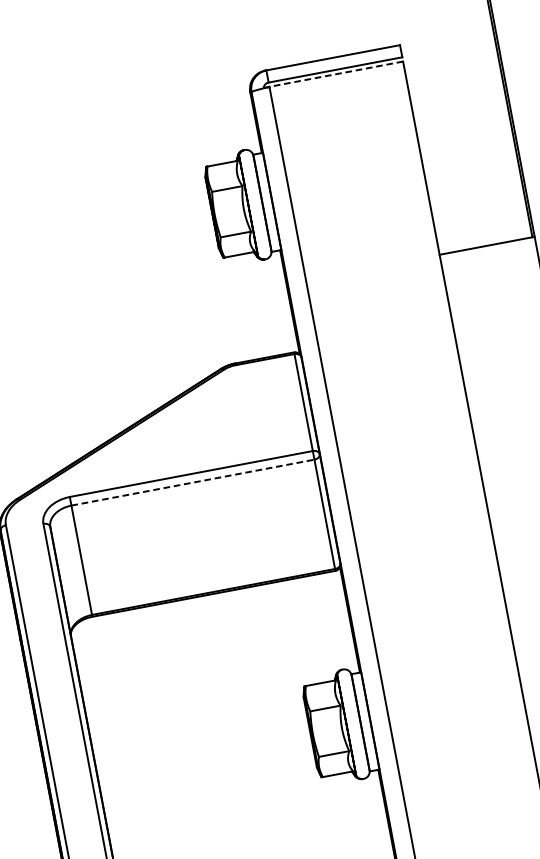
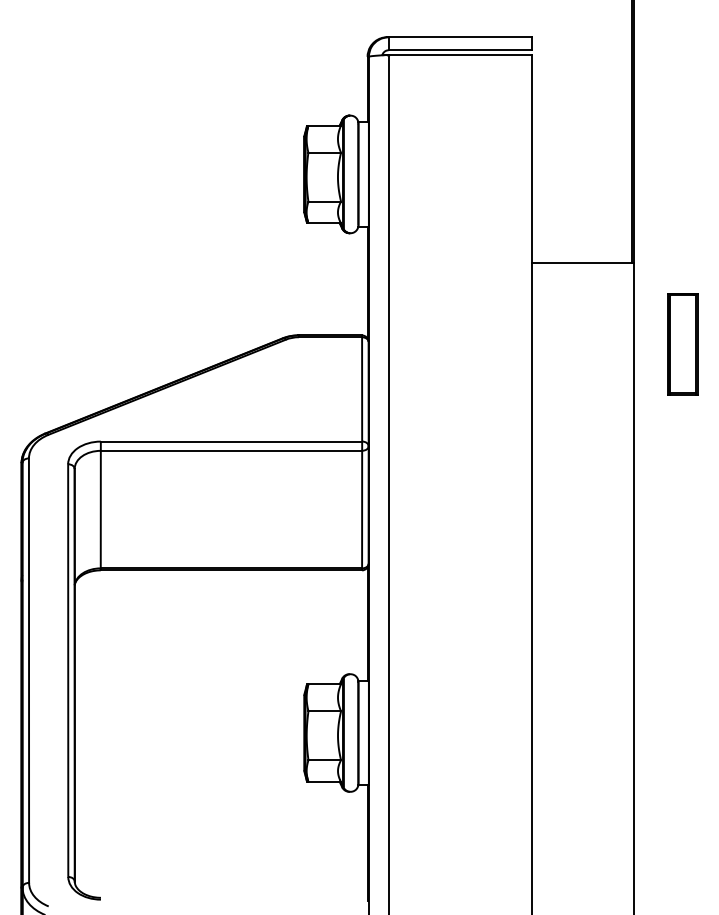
line: (336, 73) -> (460, 54), dashed -> solid
line: (192, 482) -> (231, 450), dashed -> solid

